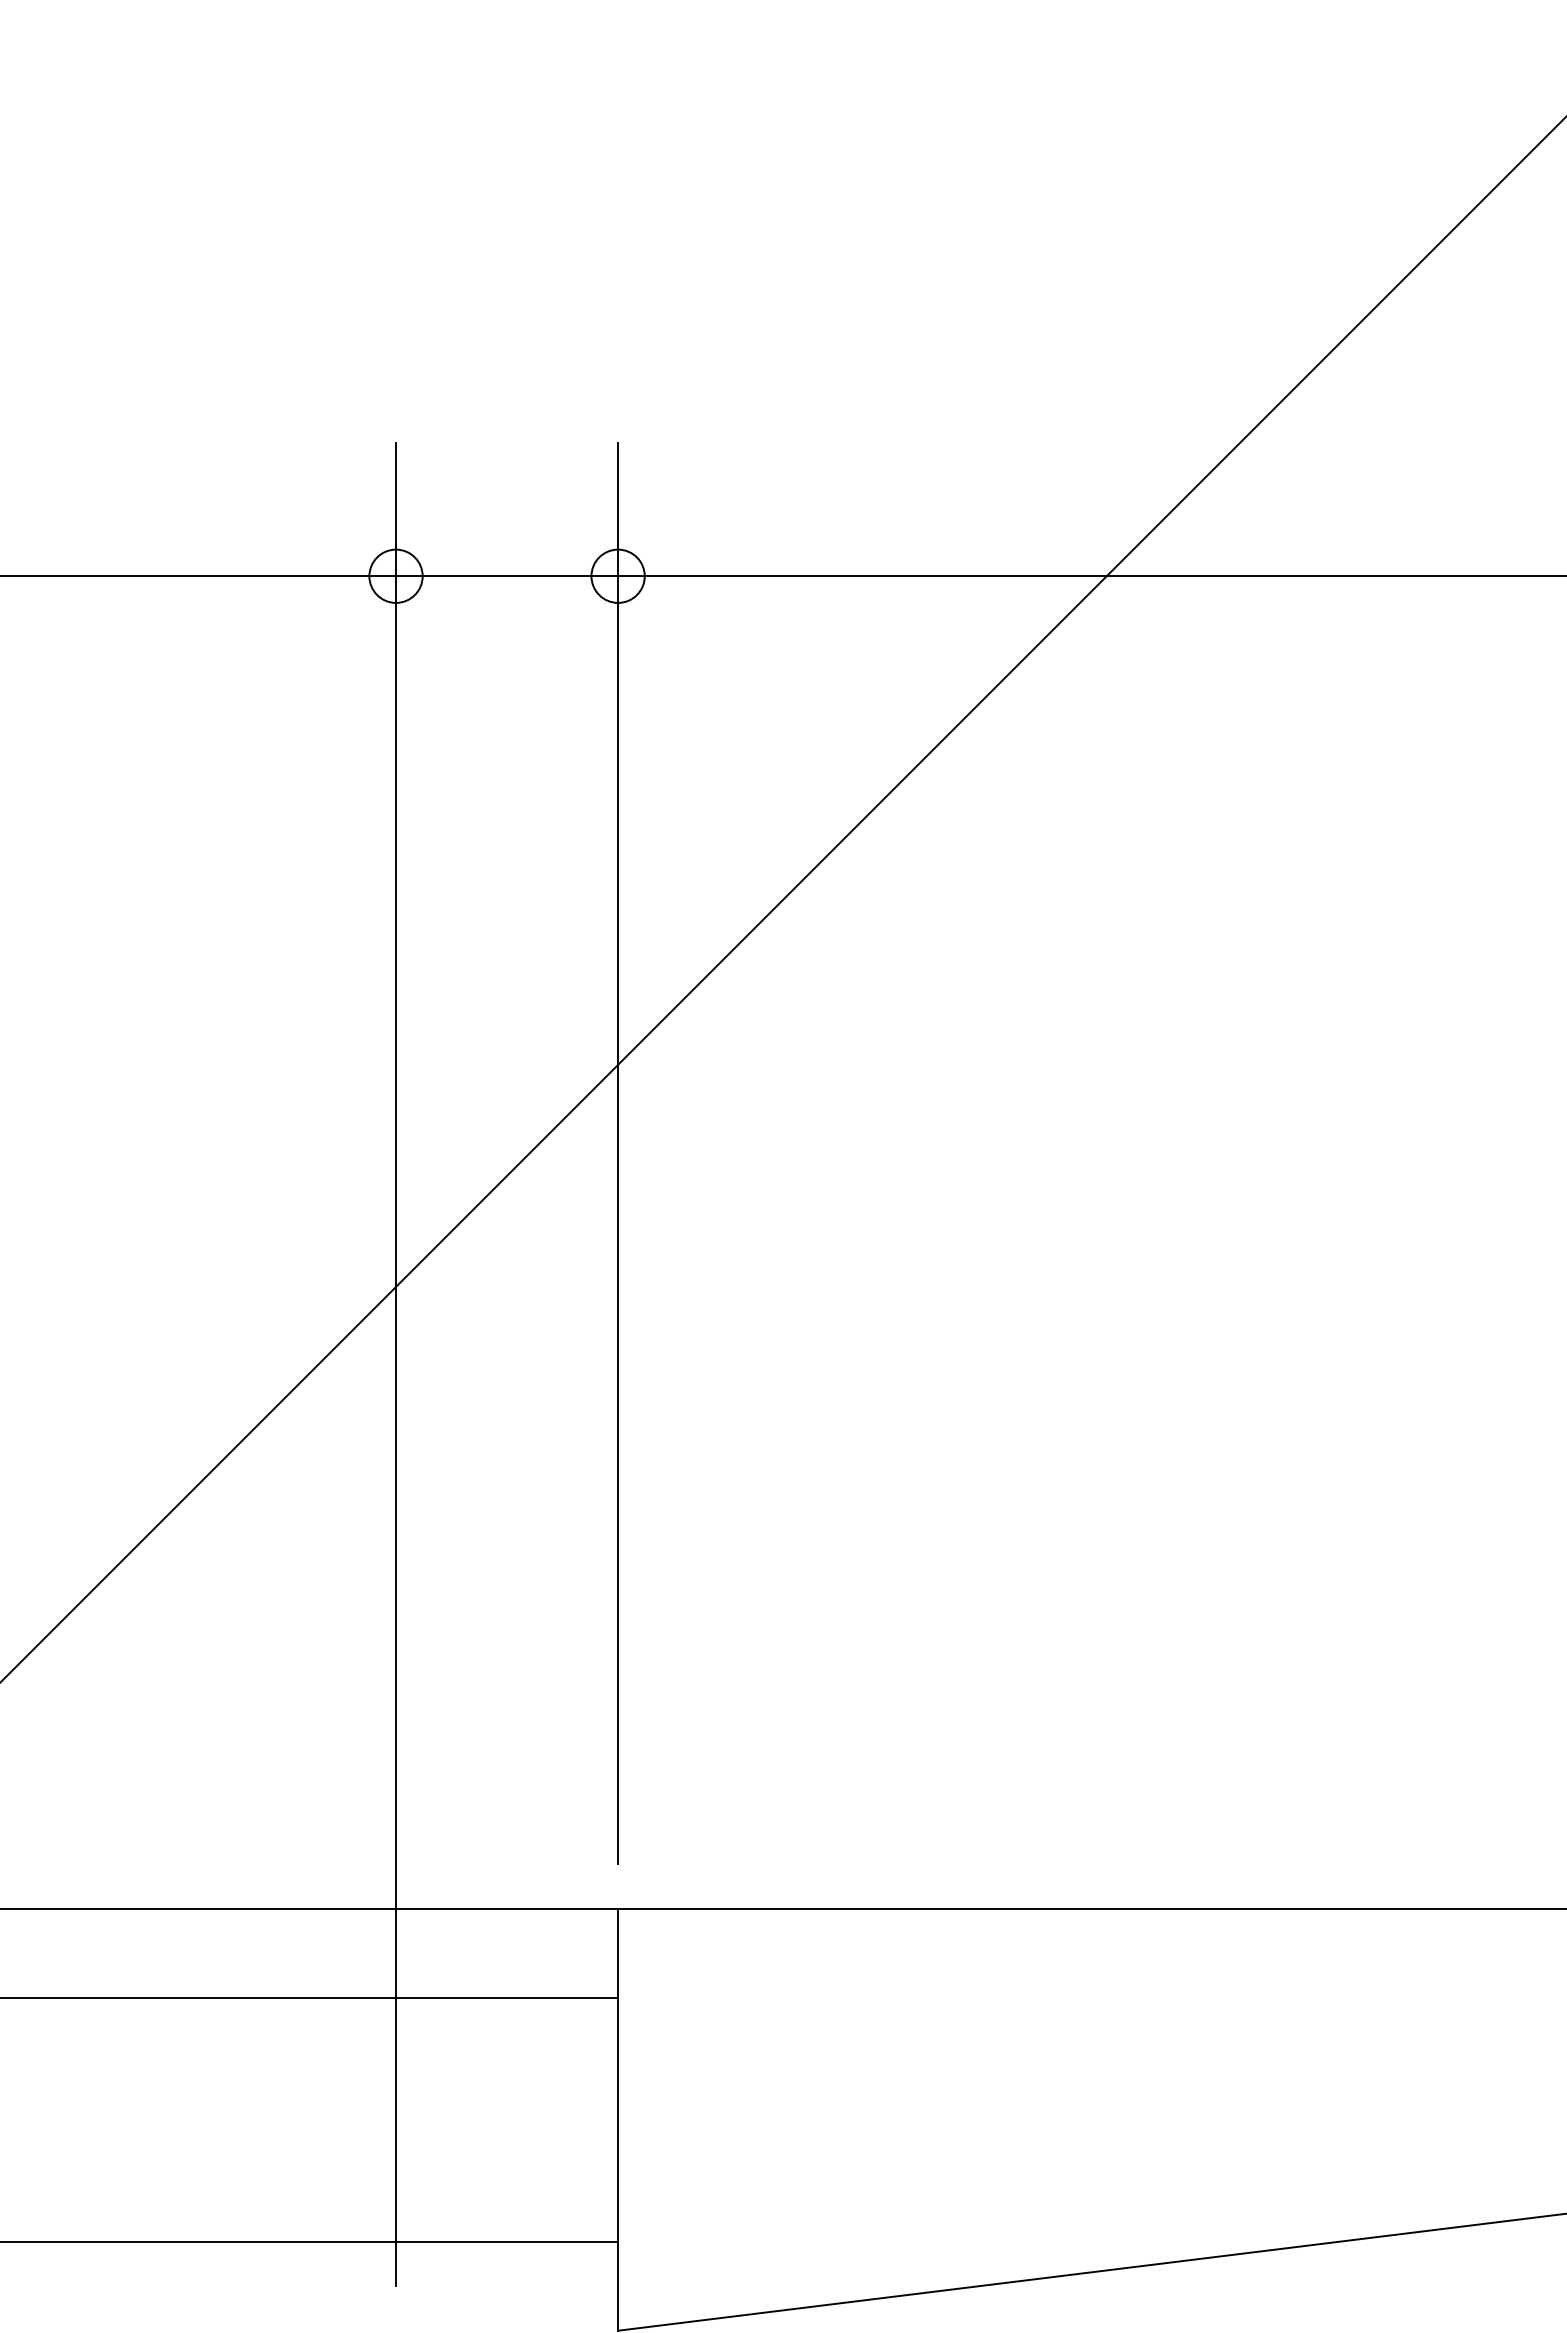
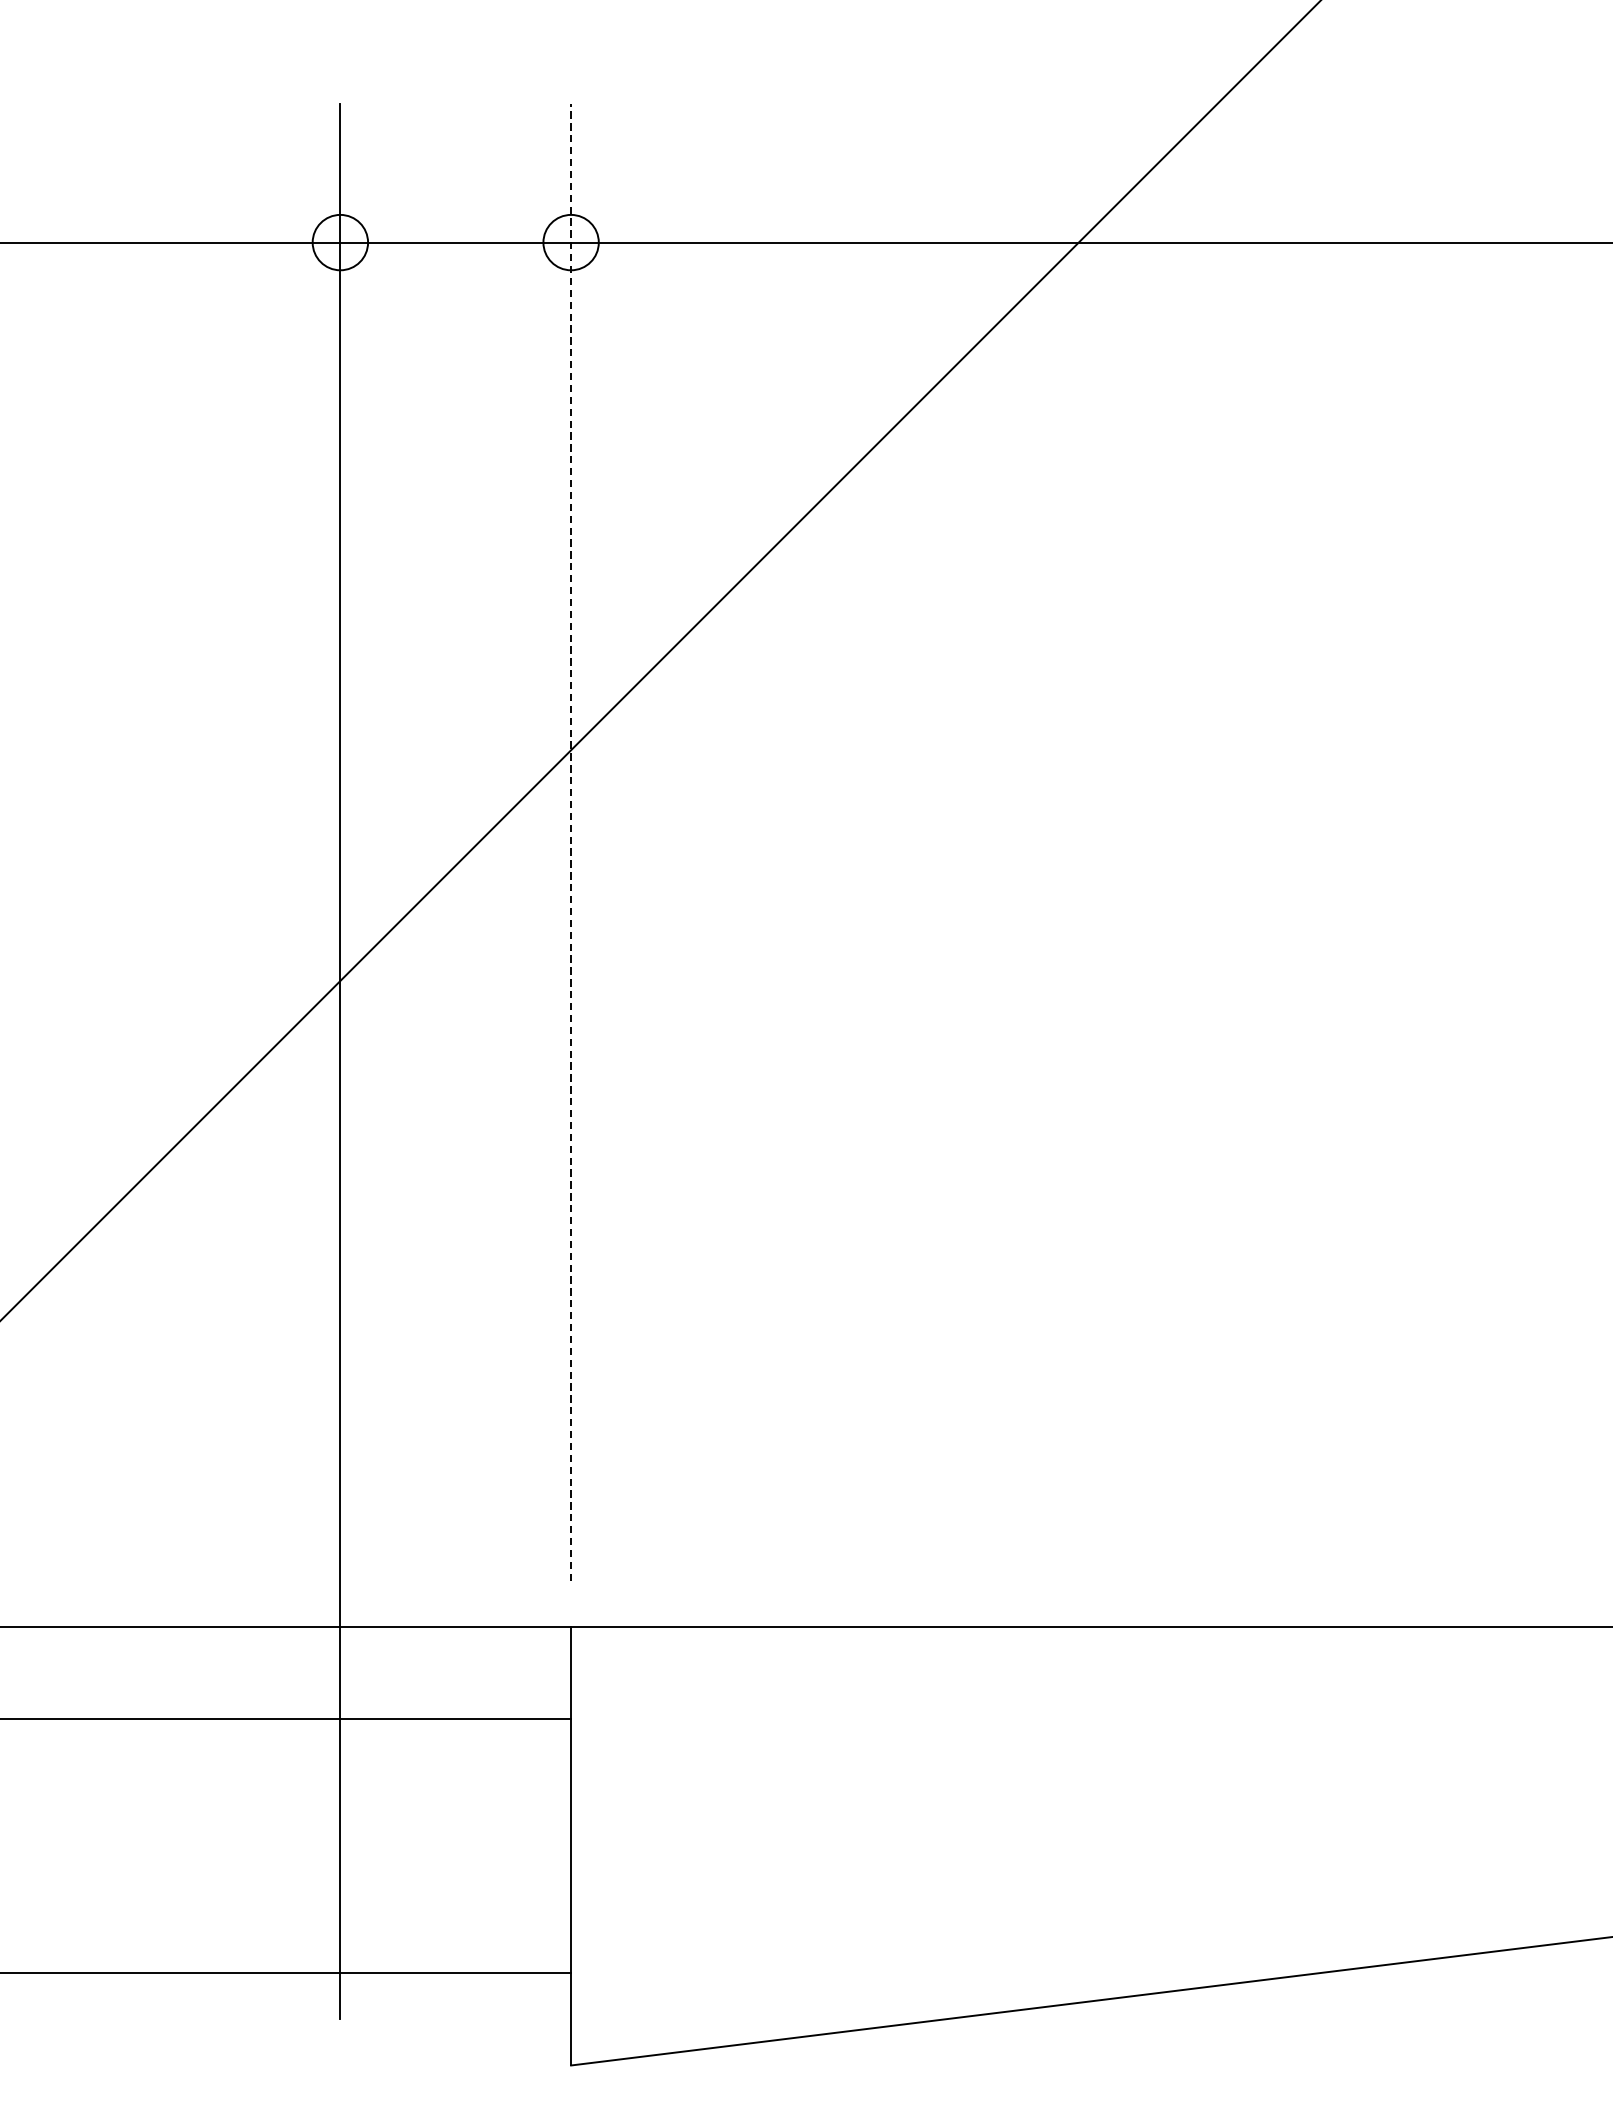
line: (618, 1153) -> (571, 842), solid -> dashed

